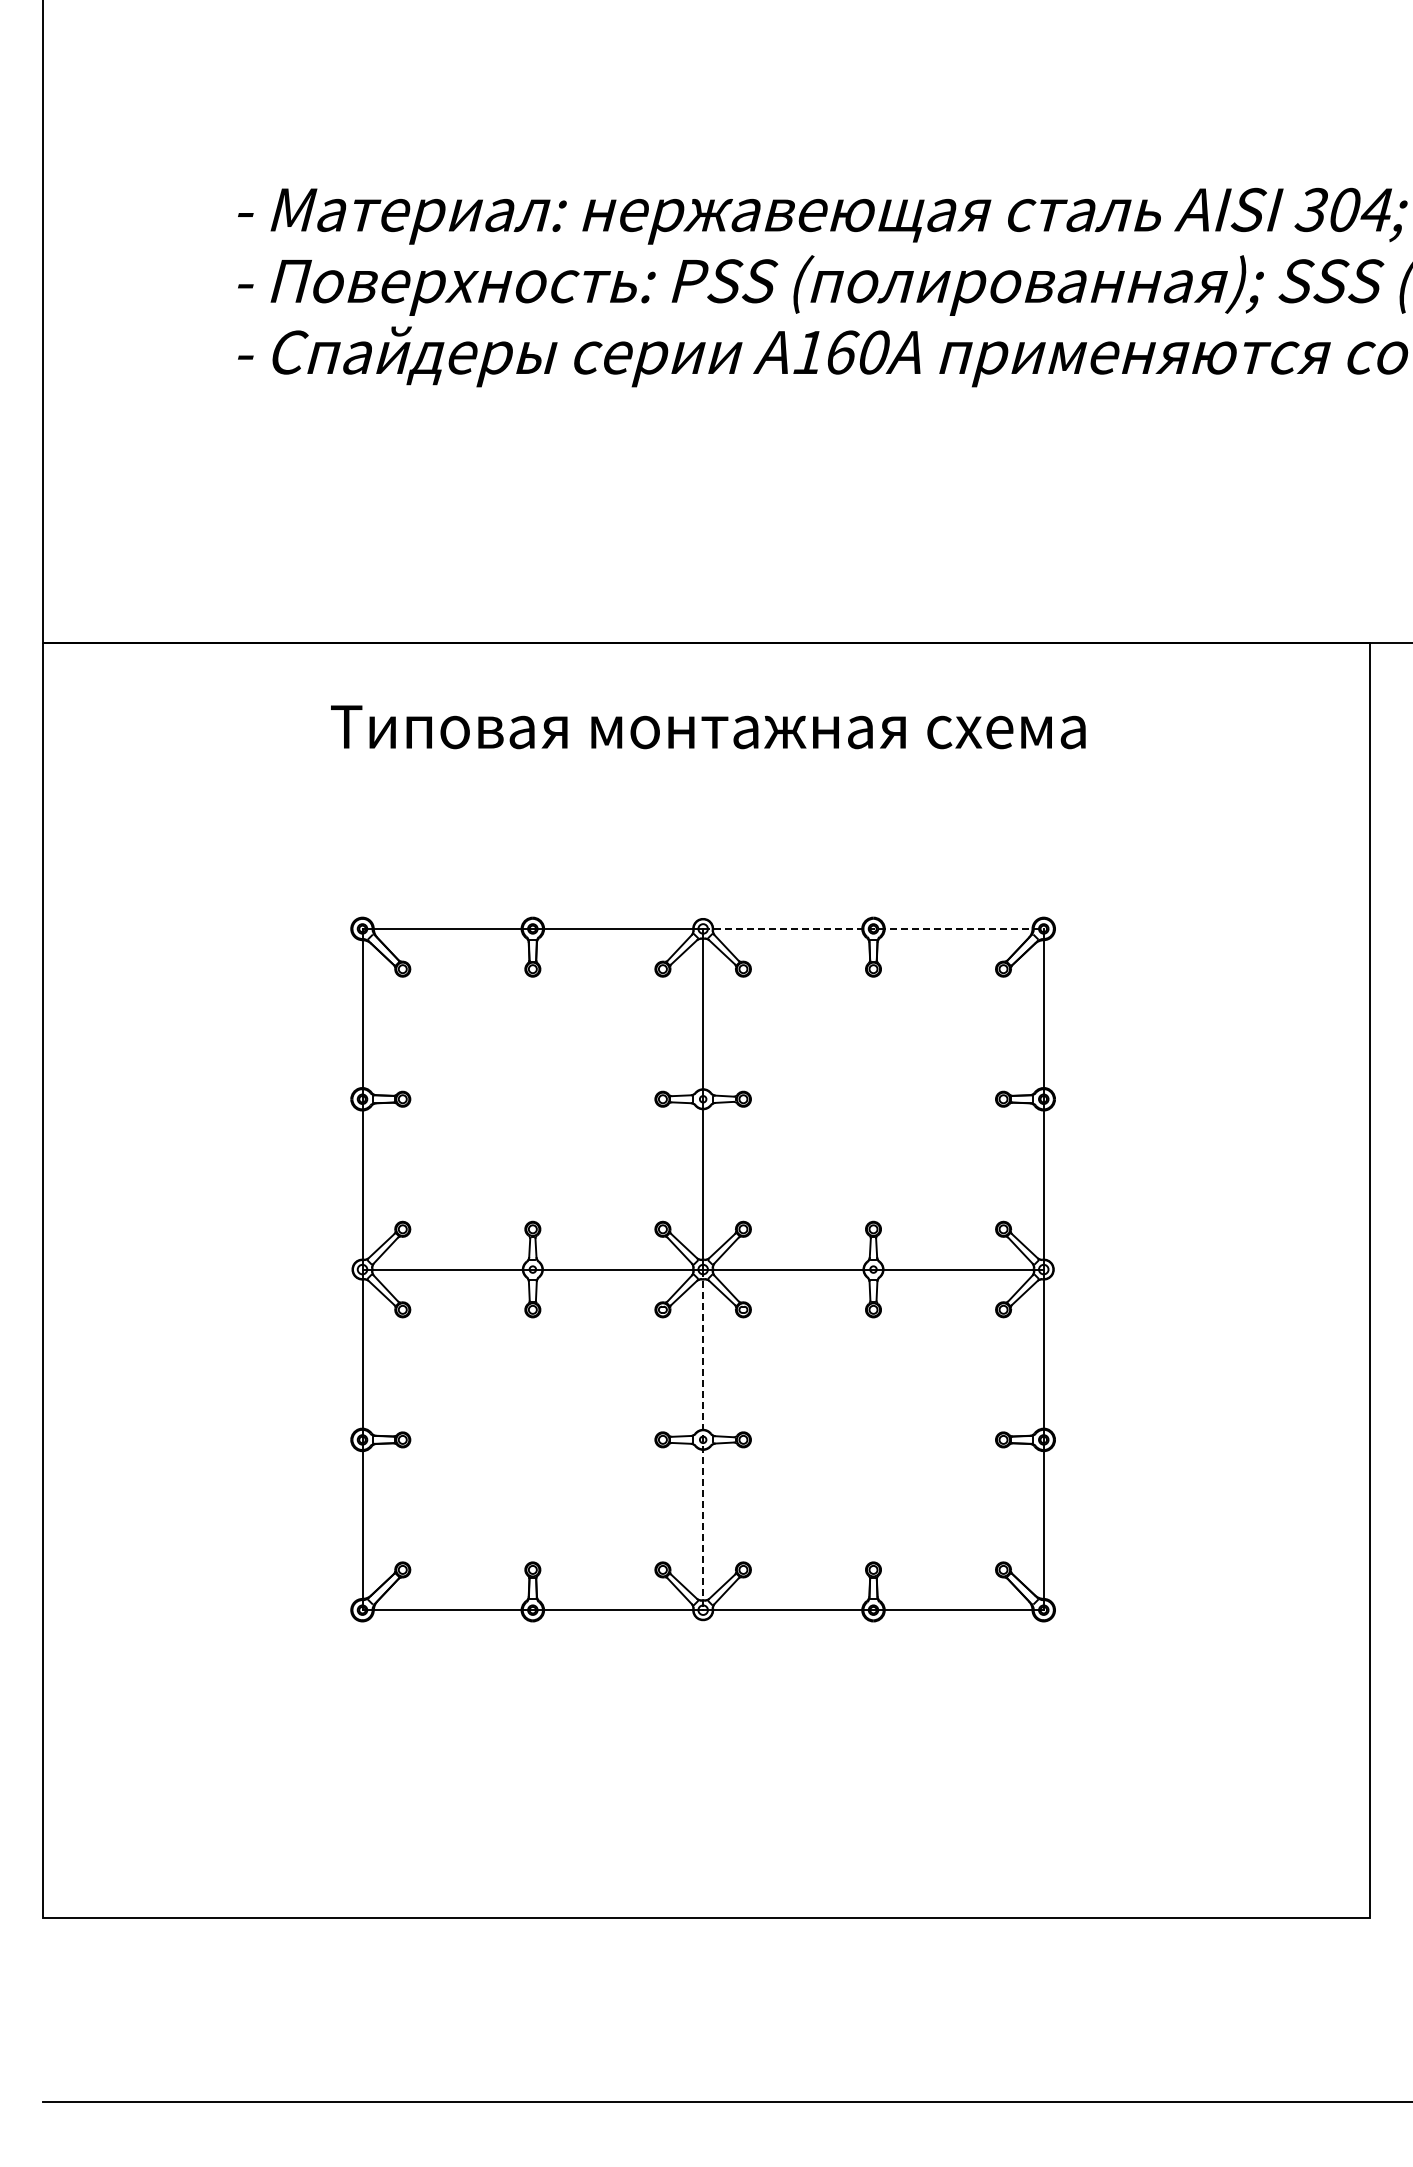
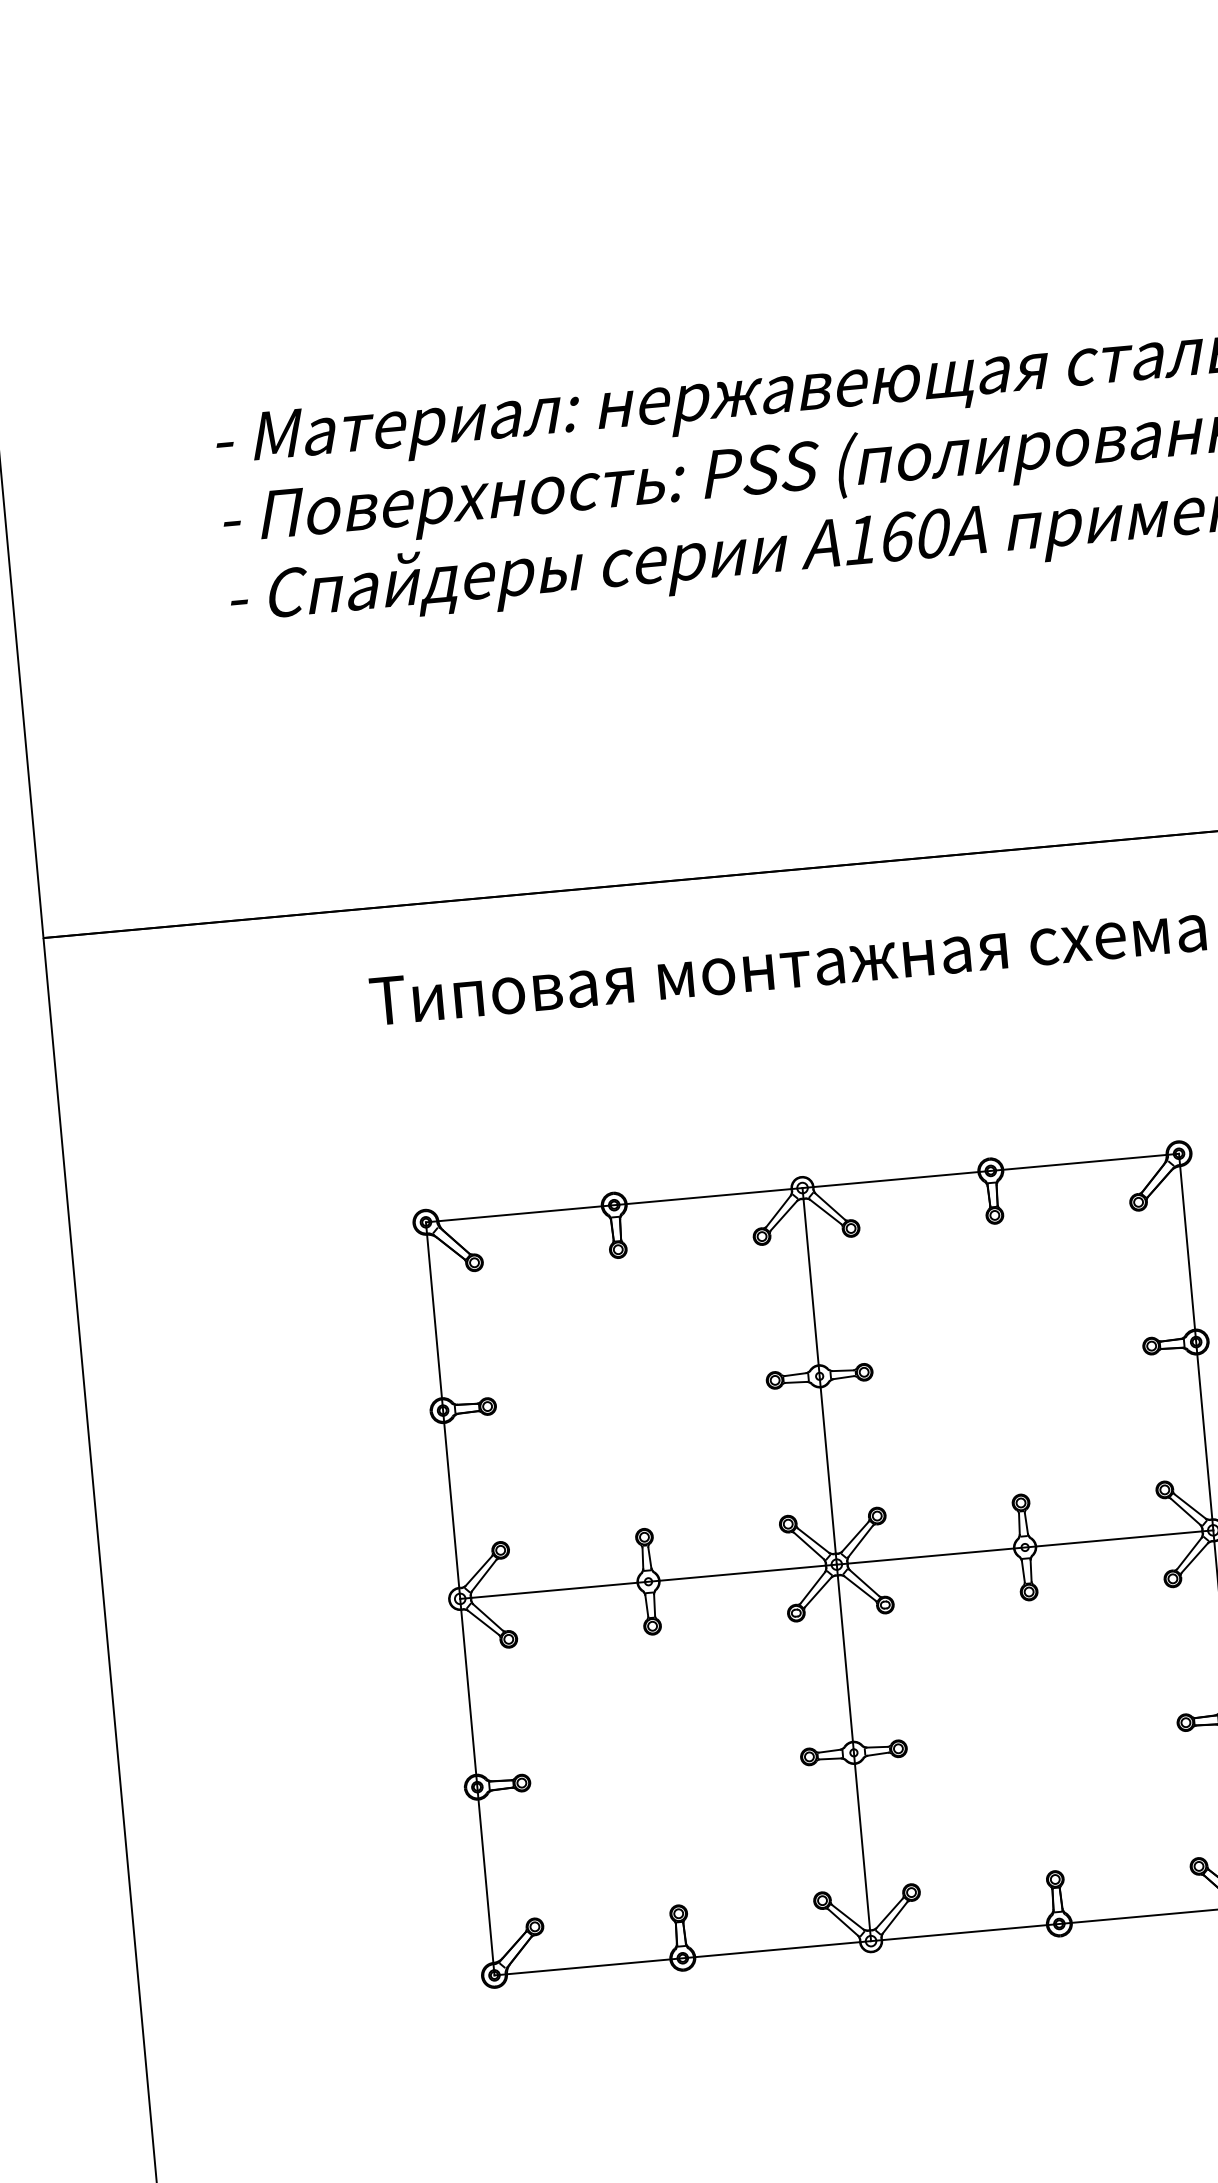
line: (873, 928) -> (990, 1170), dashed -> solid
line: (703, 1440) -> (854, 1753), dashed -> solid

